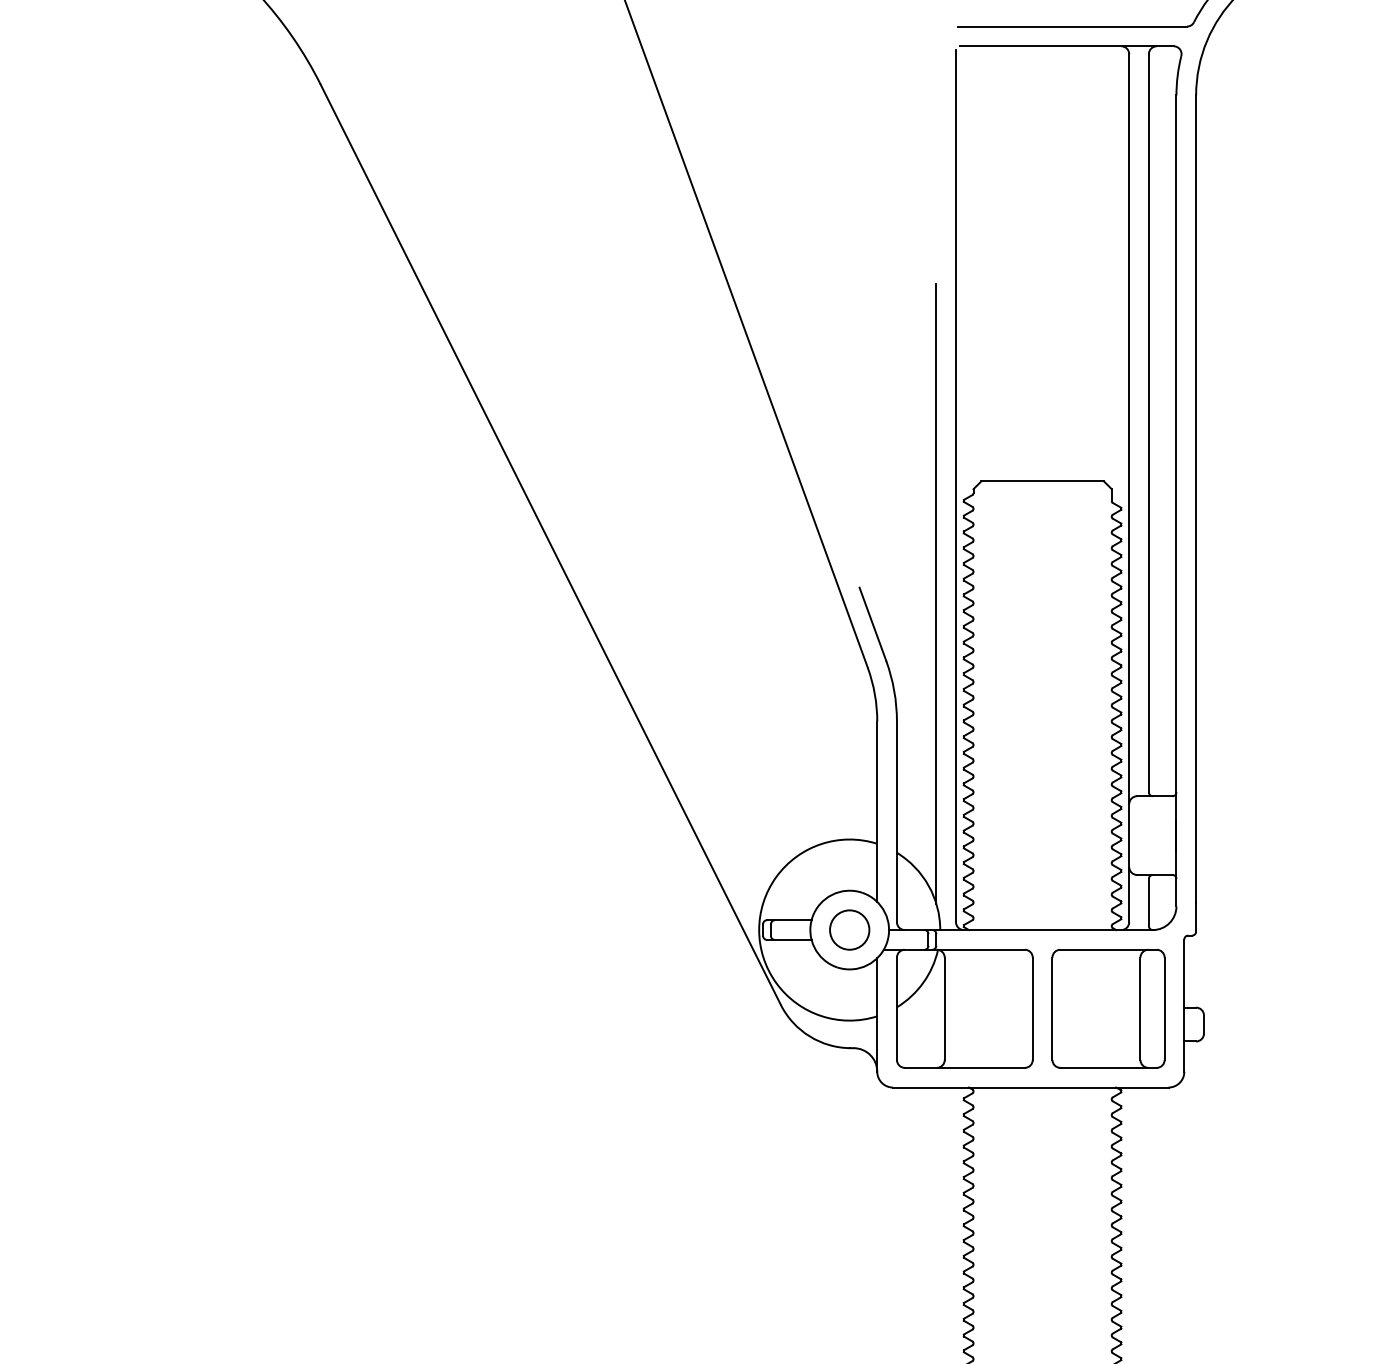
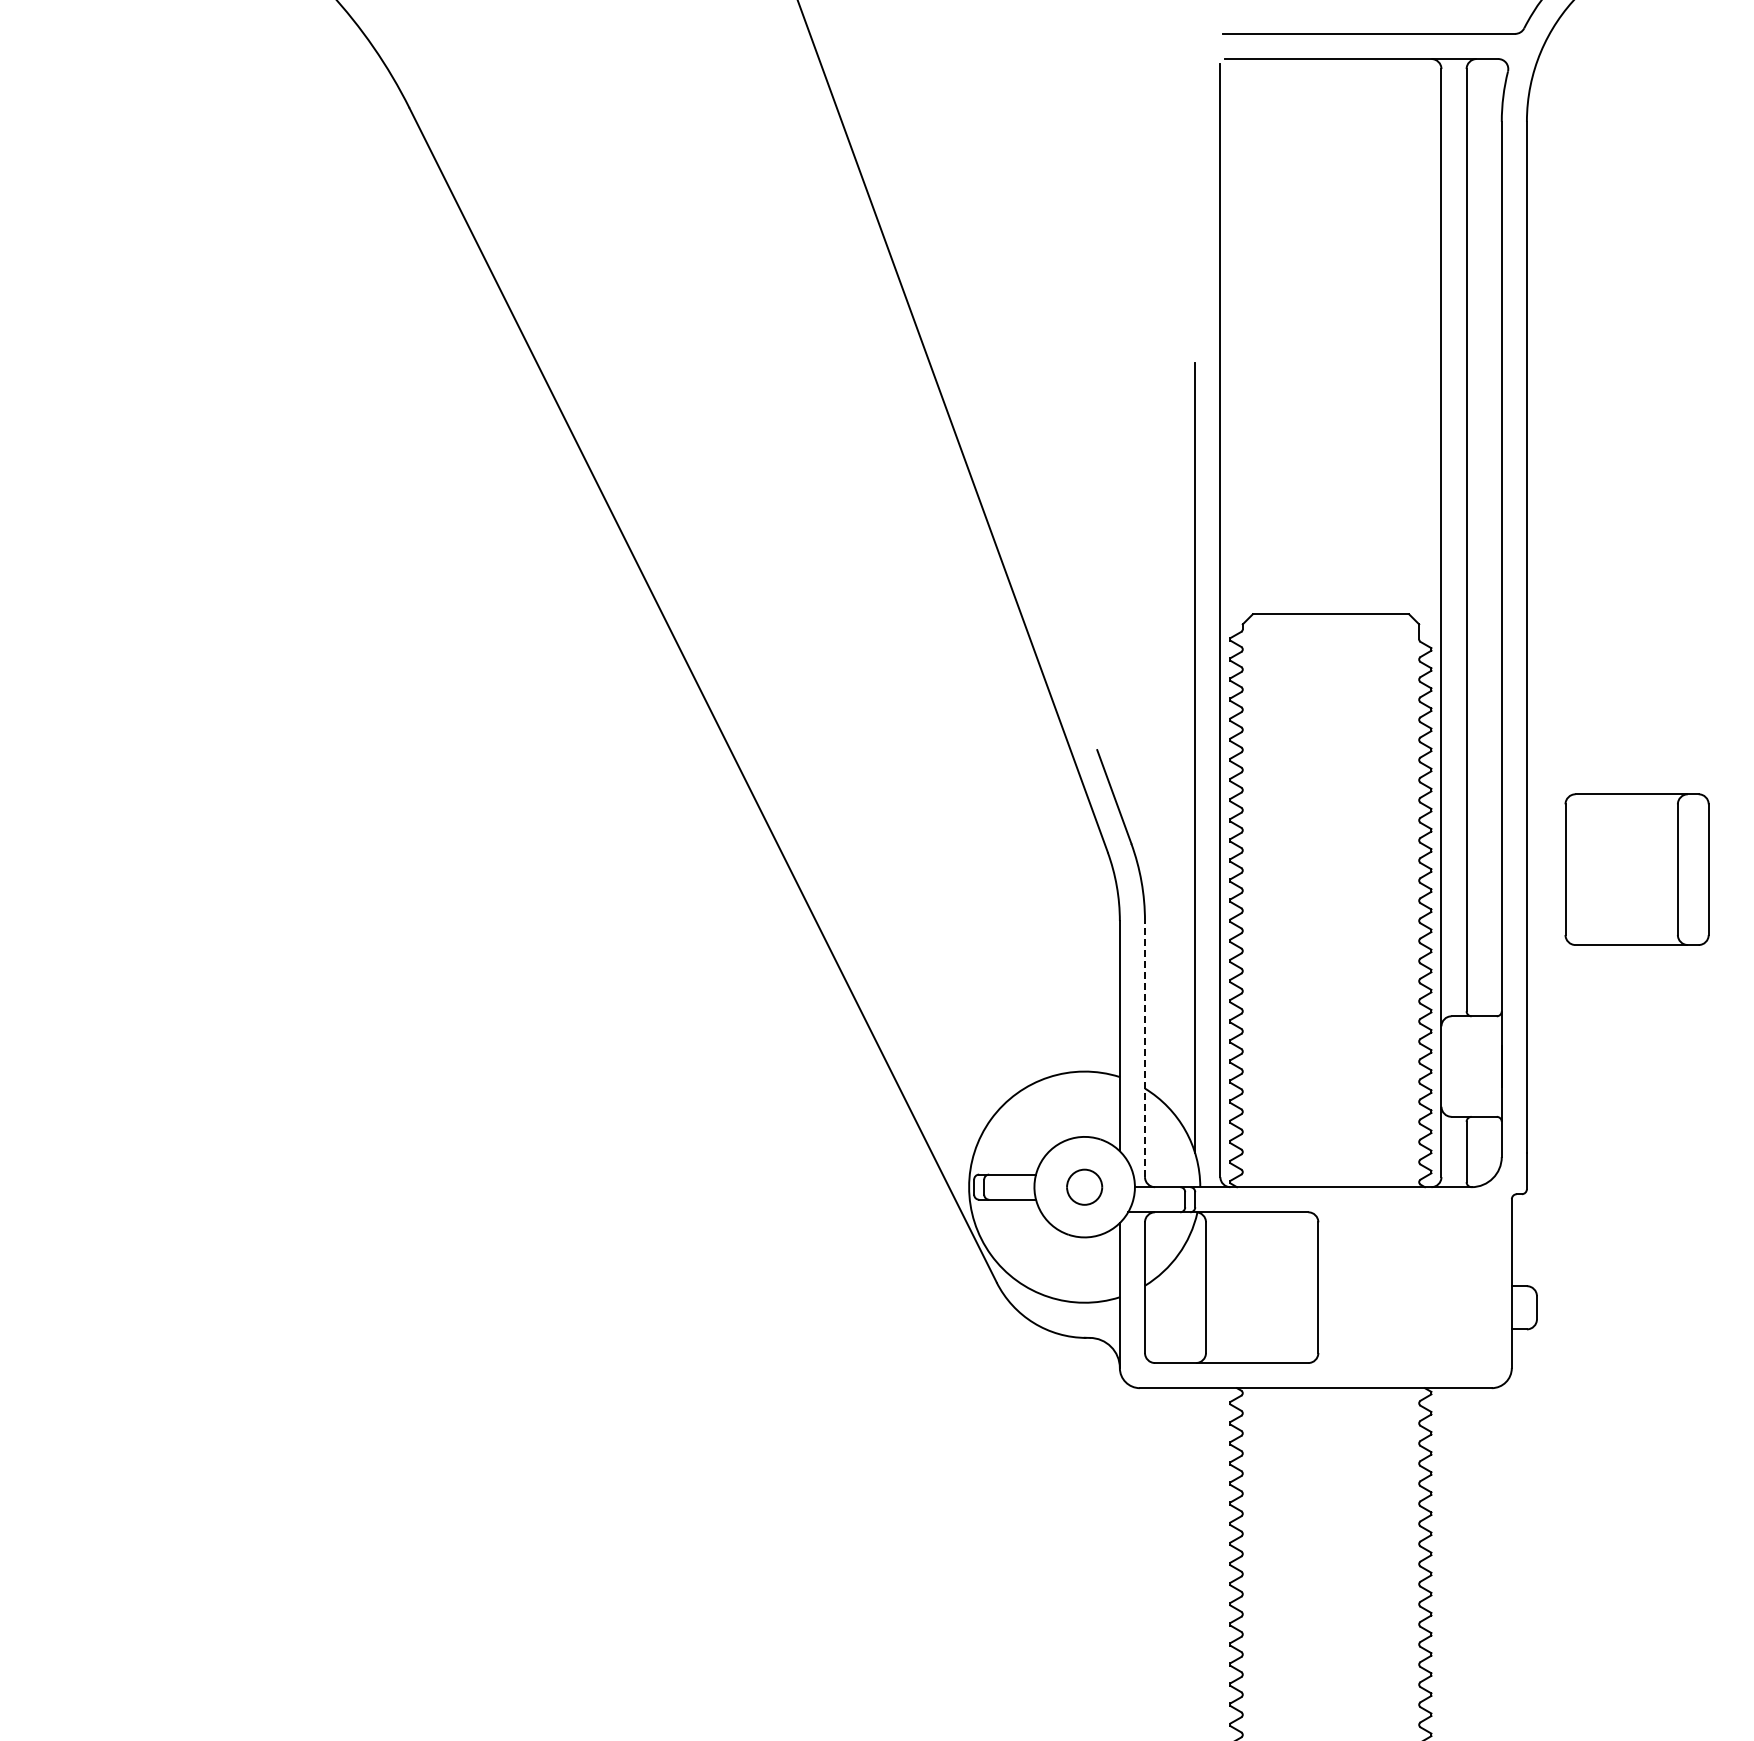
line: (897, 821) -> (1145, 1048), solid -> dashed
part: (849, 930) -> (1084, 1187), size x0.7
part: (1108, 1008) -> (1636, 869), moved

